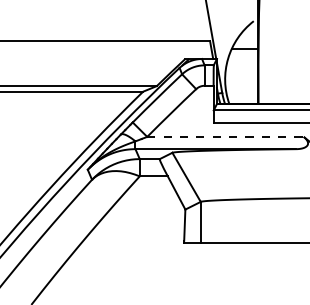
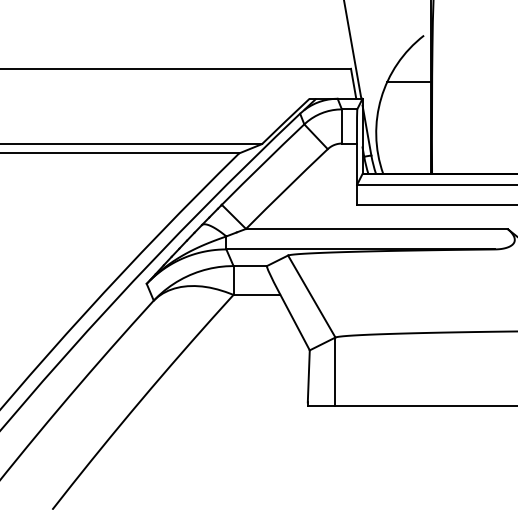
line: (225, 136) -> (376, 228), dashed -> solid

